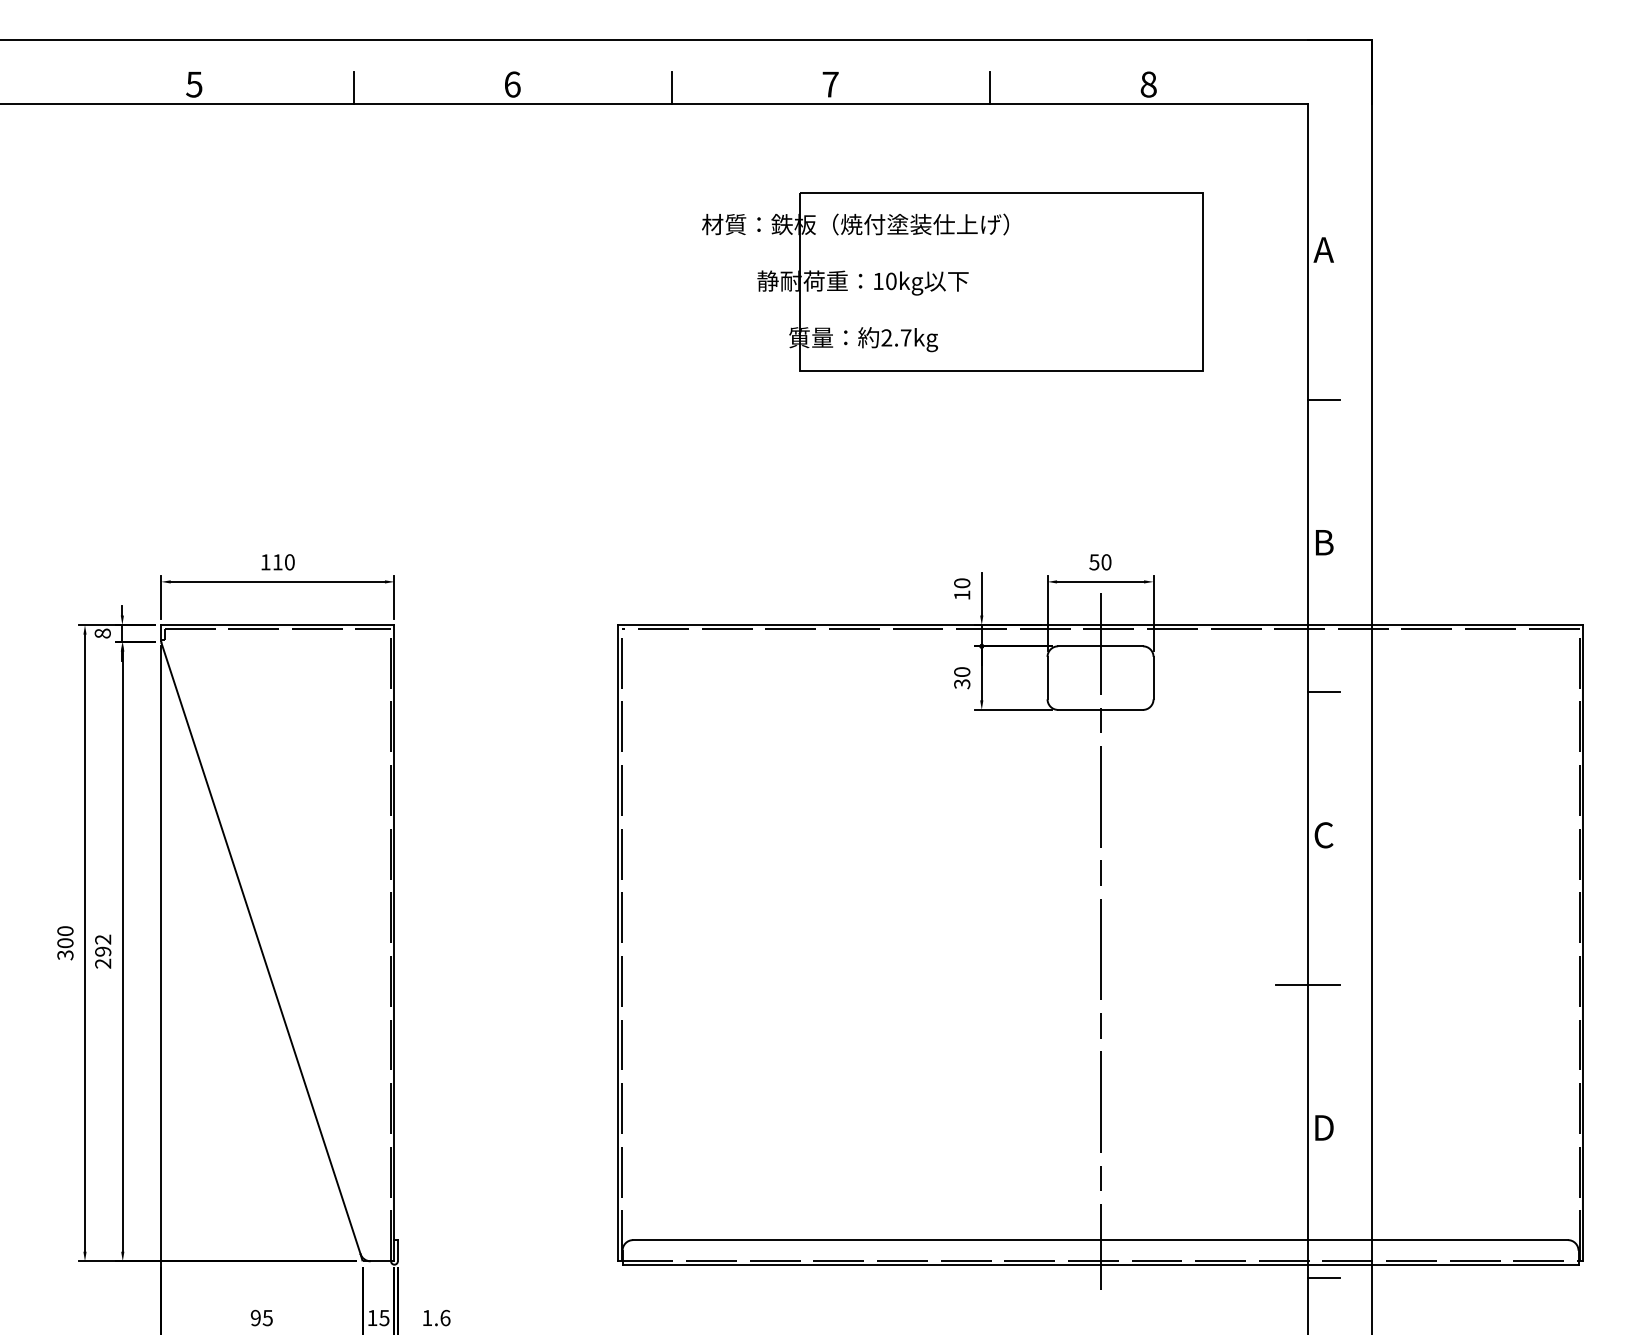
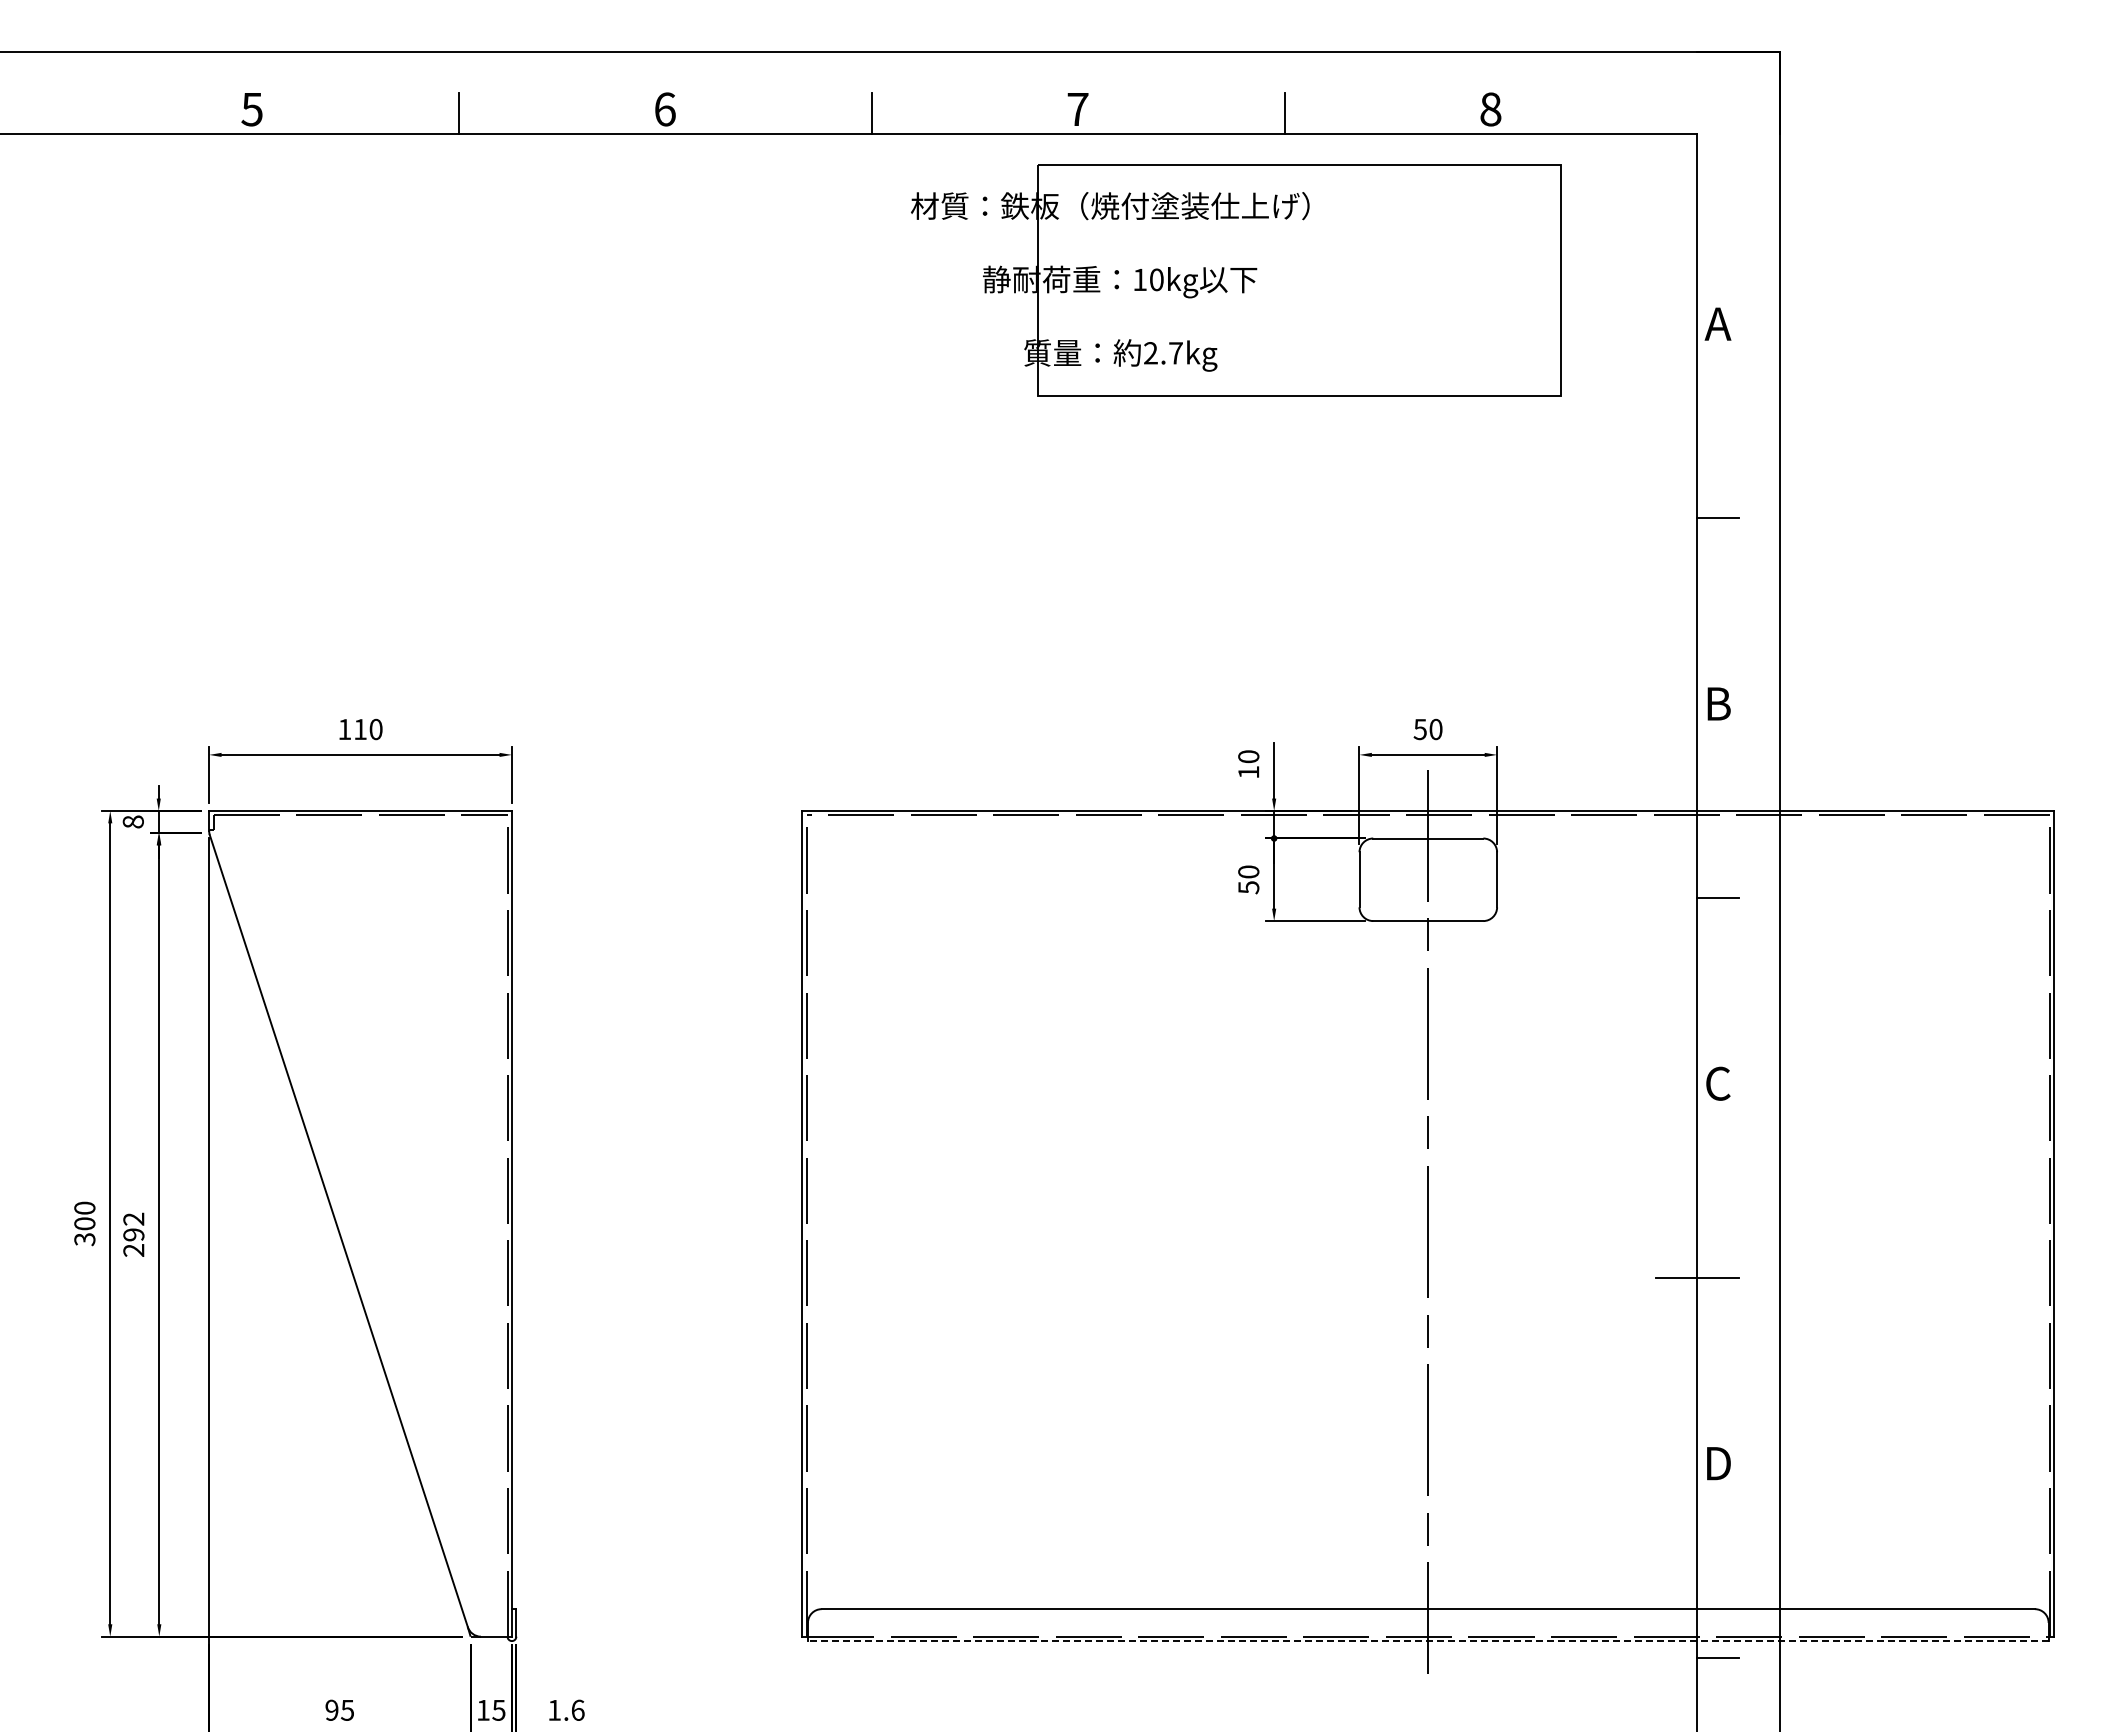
part: (952, 281) -> (1236, 280), moved
text: (962, 684) -> (1248, 887), 30 -> 50
line: (1099, 1265) -> (1427, 1641), solid -> dashed

